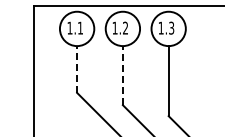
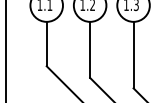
line: (77, 69) -> (47, 44), dashed -> solid
line: (122, 75) -> (89, 49), dashed -> solid

